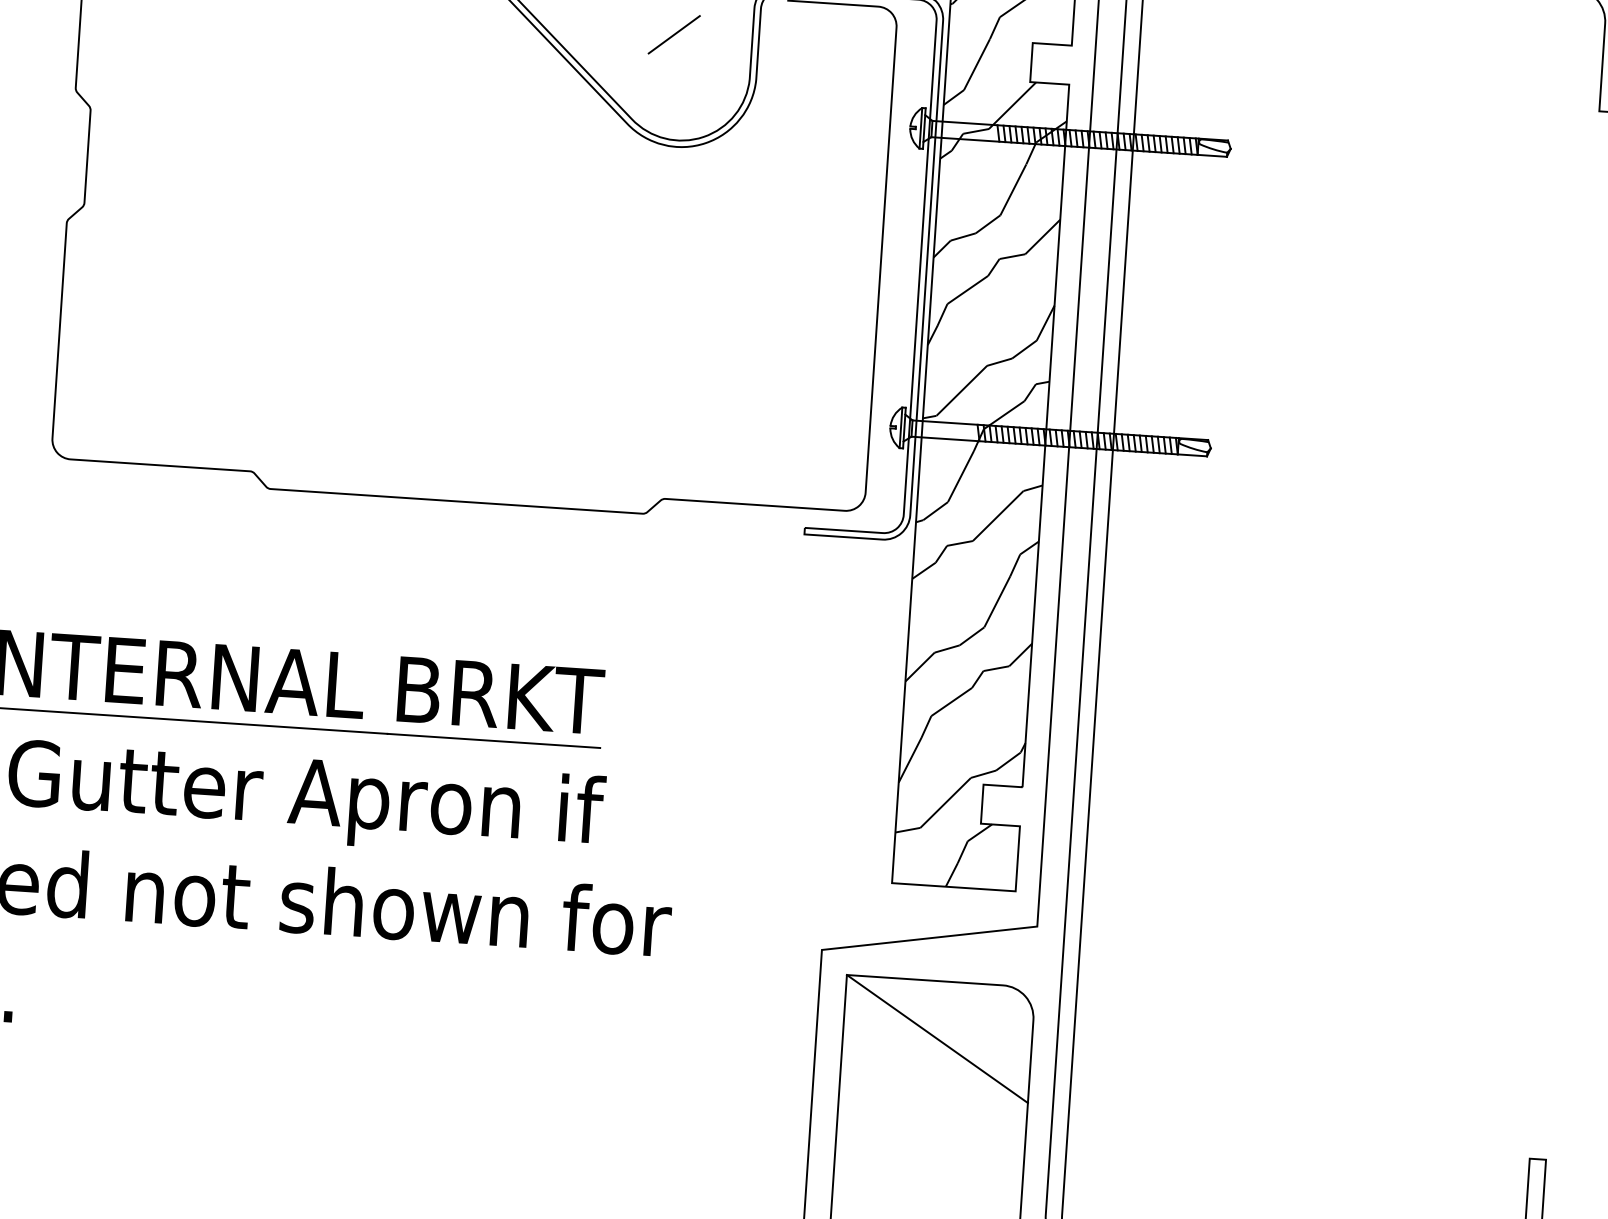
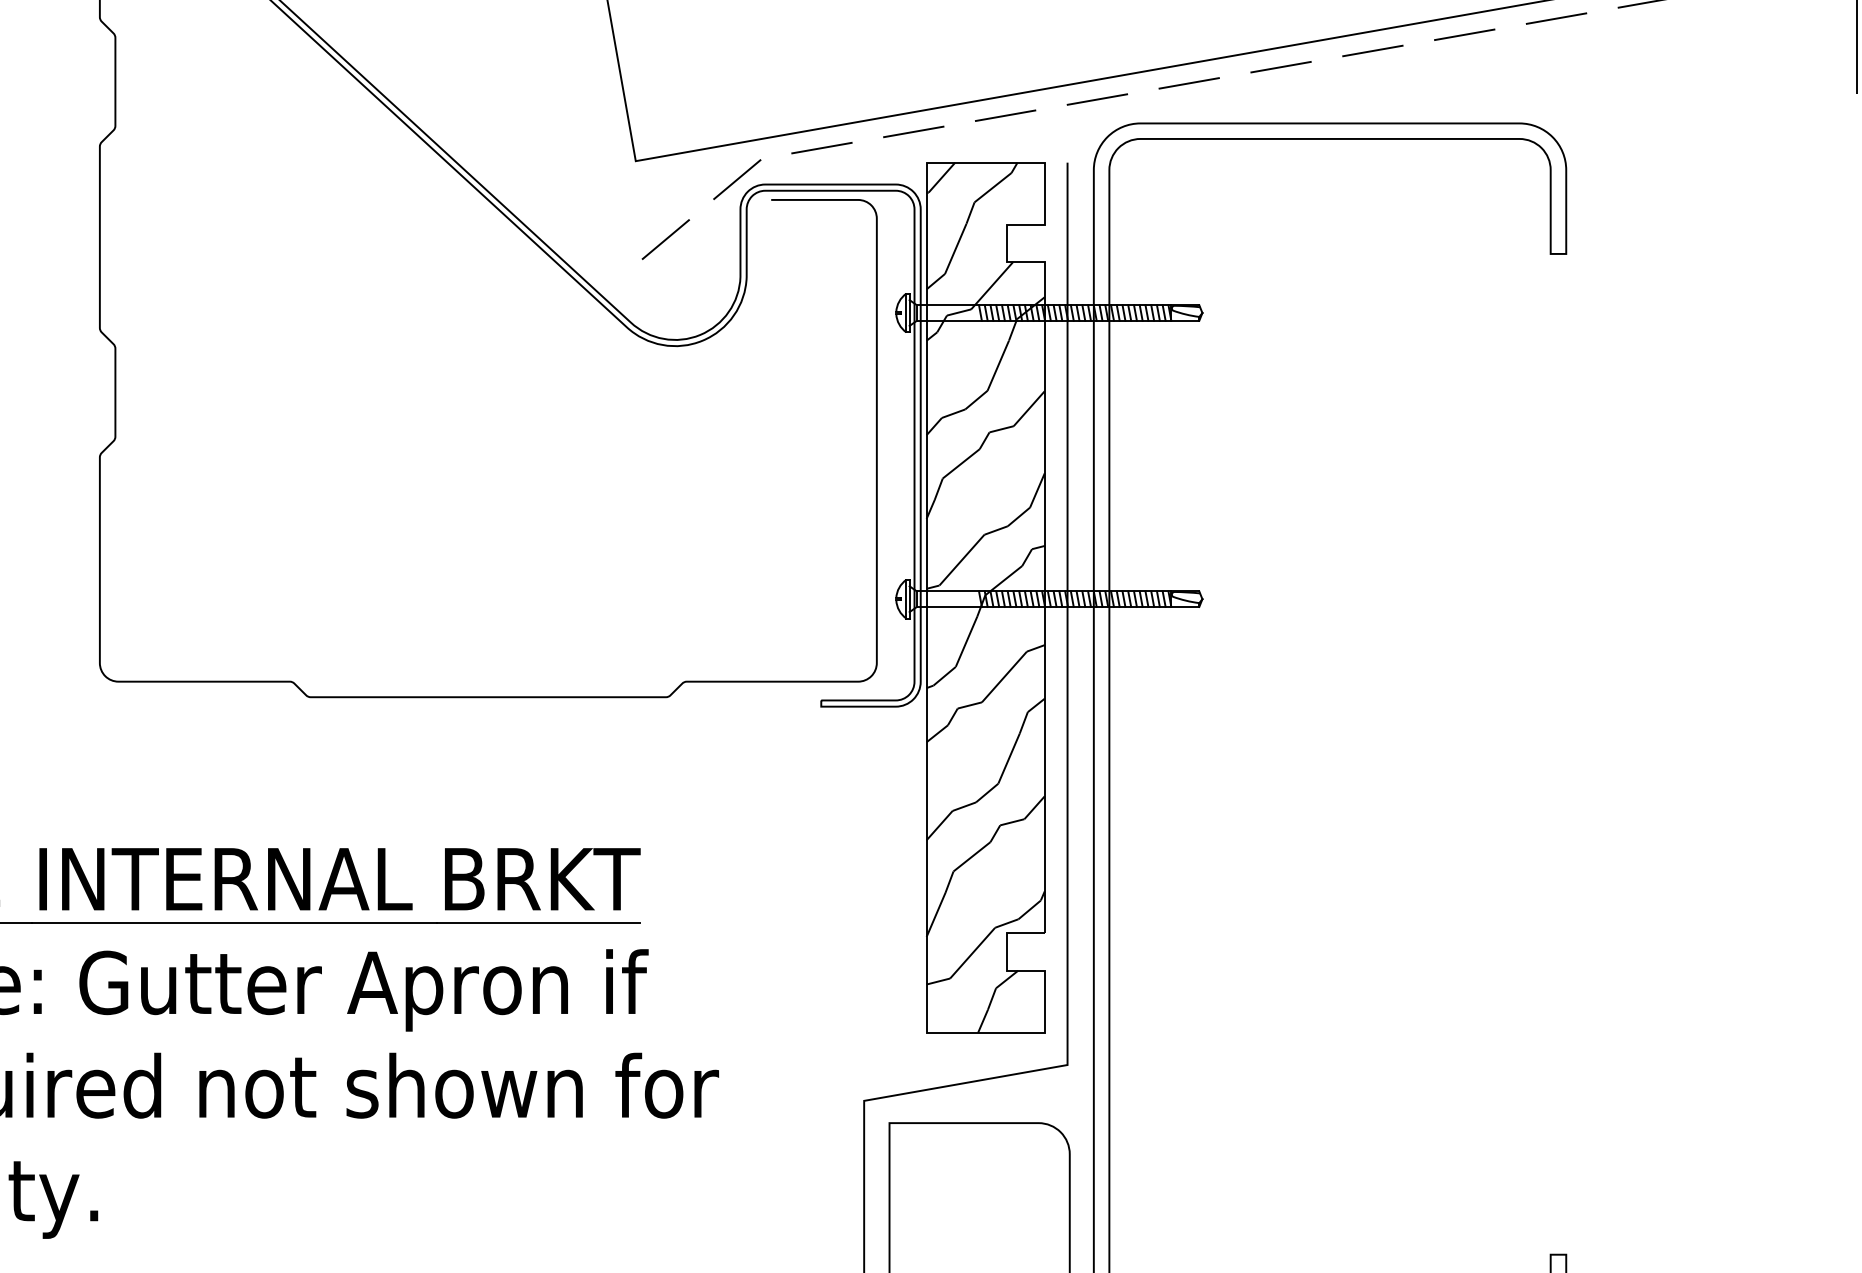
line: (937, 1039) -> (979, 1178), removed

